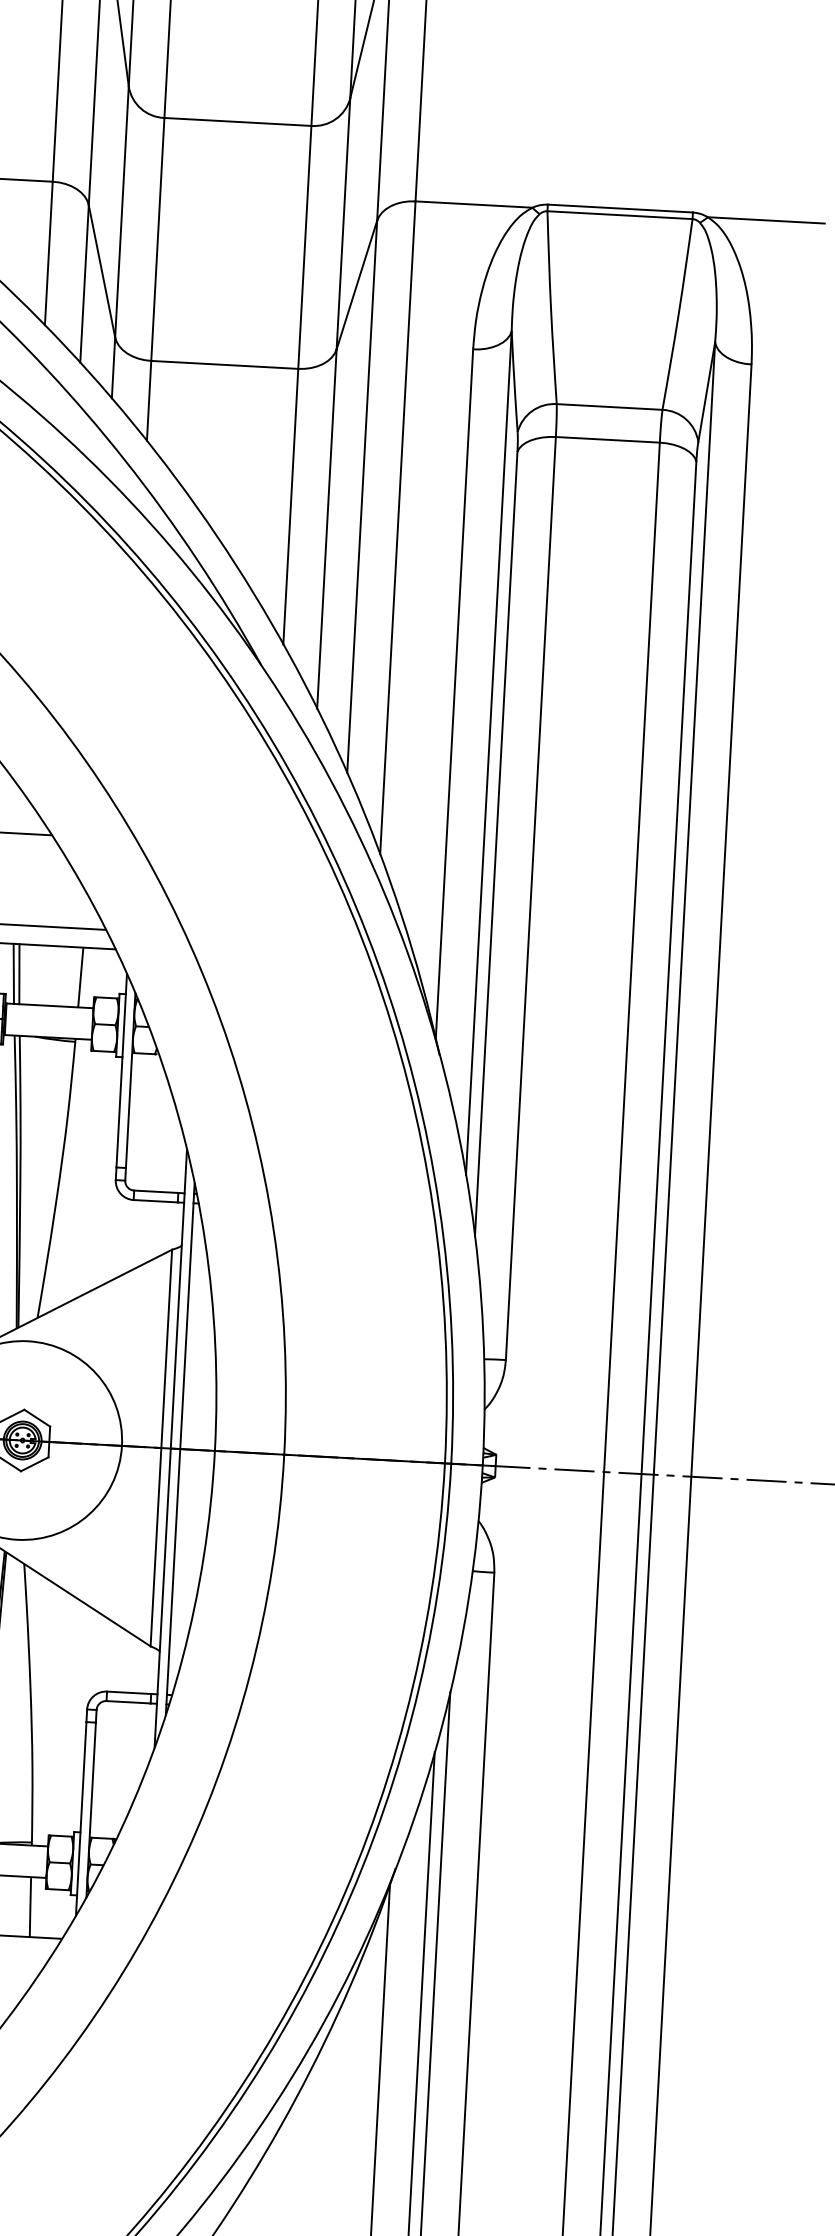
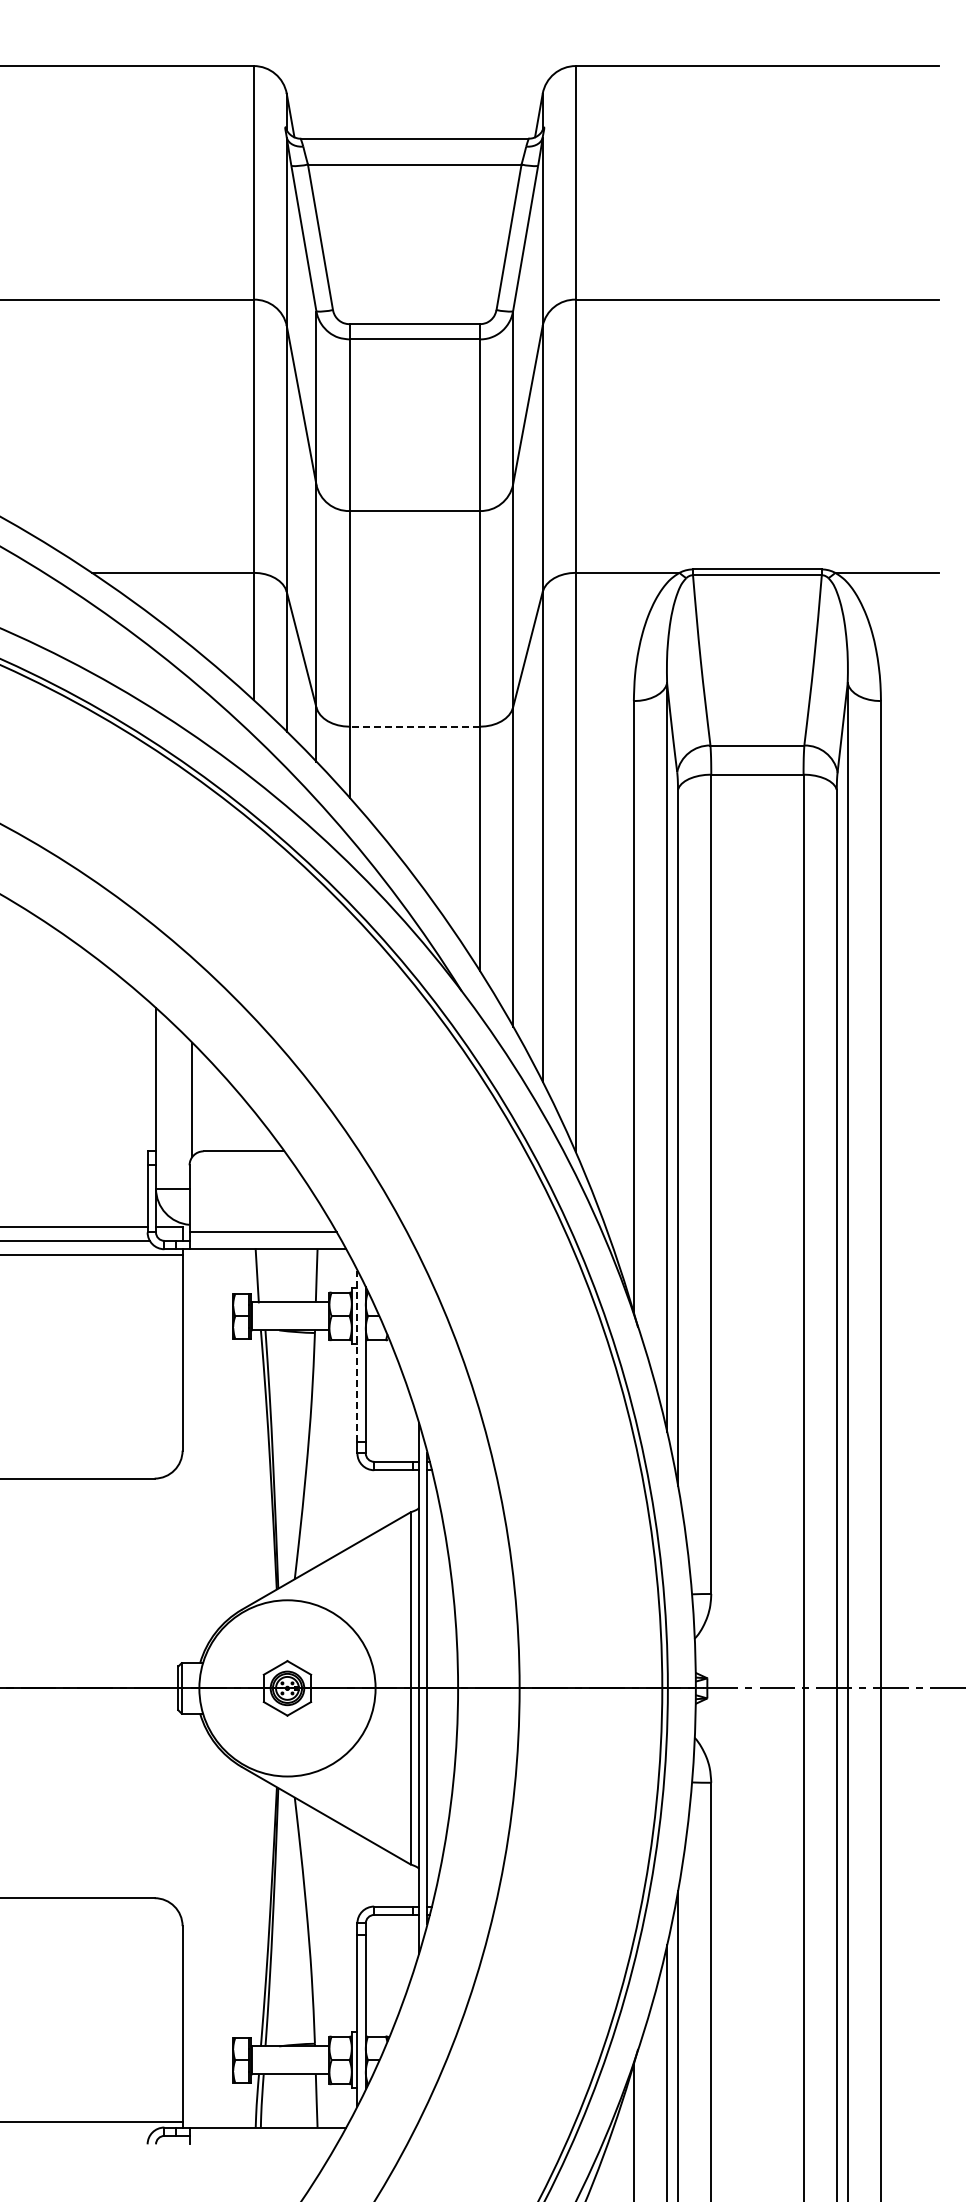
line: (224, 364) -> (414, 726), solid -> dashed
line: (18, 973) -> (261, 1275), removed
line: (121, 1070) -> (357, 1356), solid -> dashed

